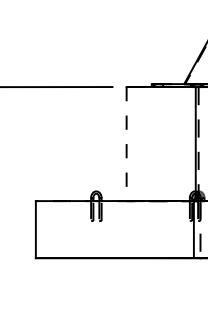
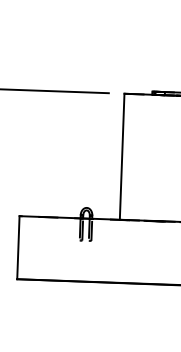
line: (126, 144) -> (122, 157), dashed -> solid

